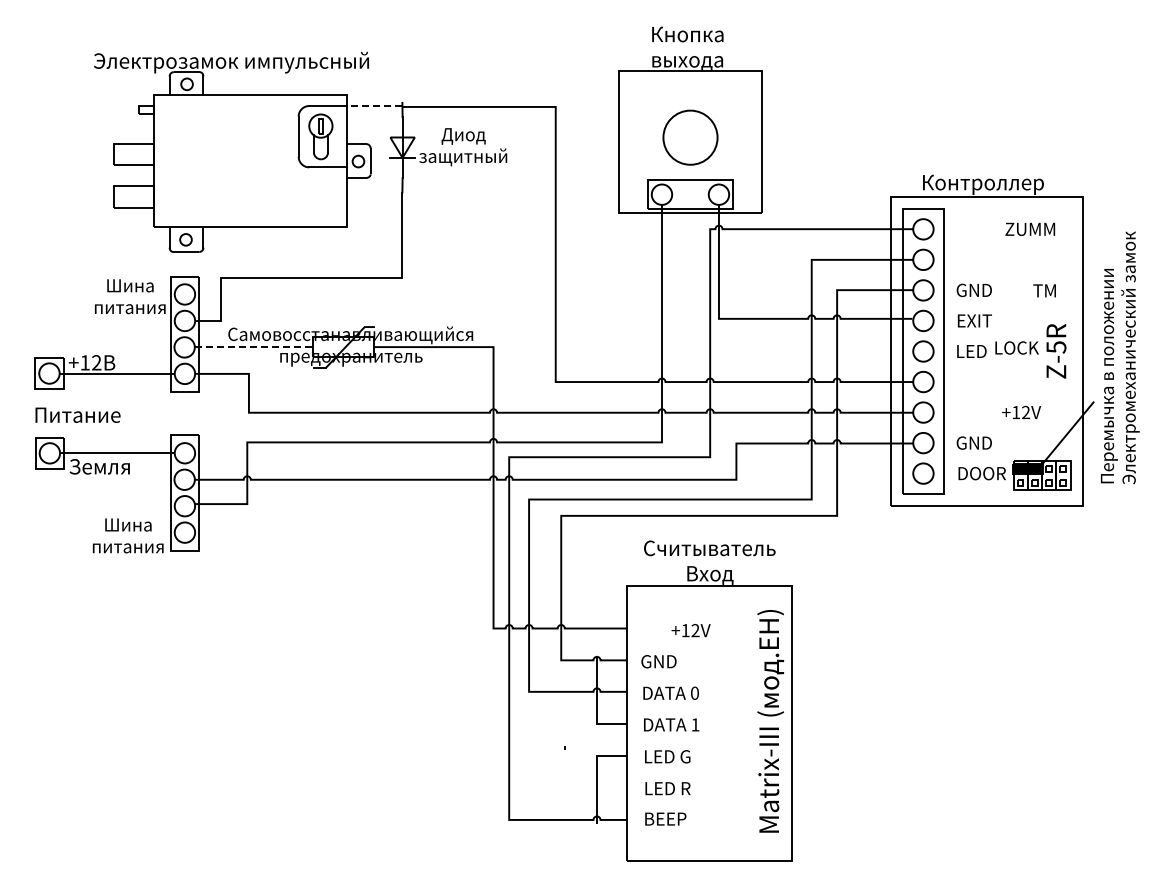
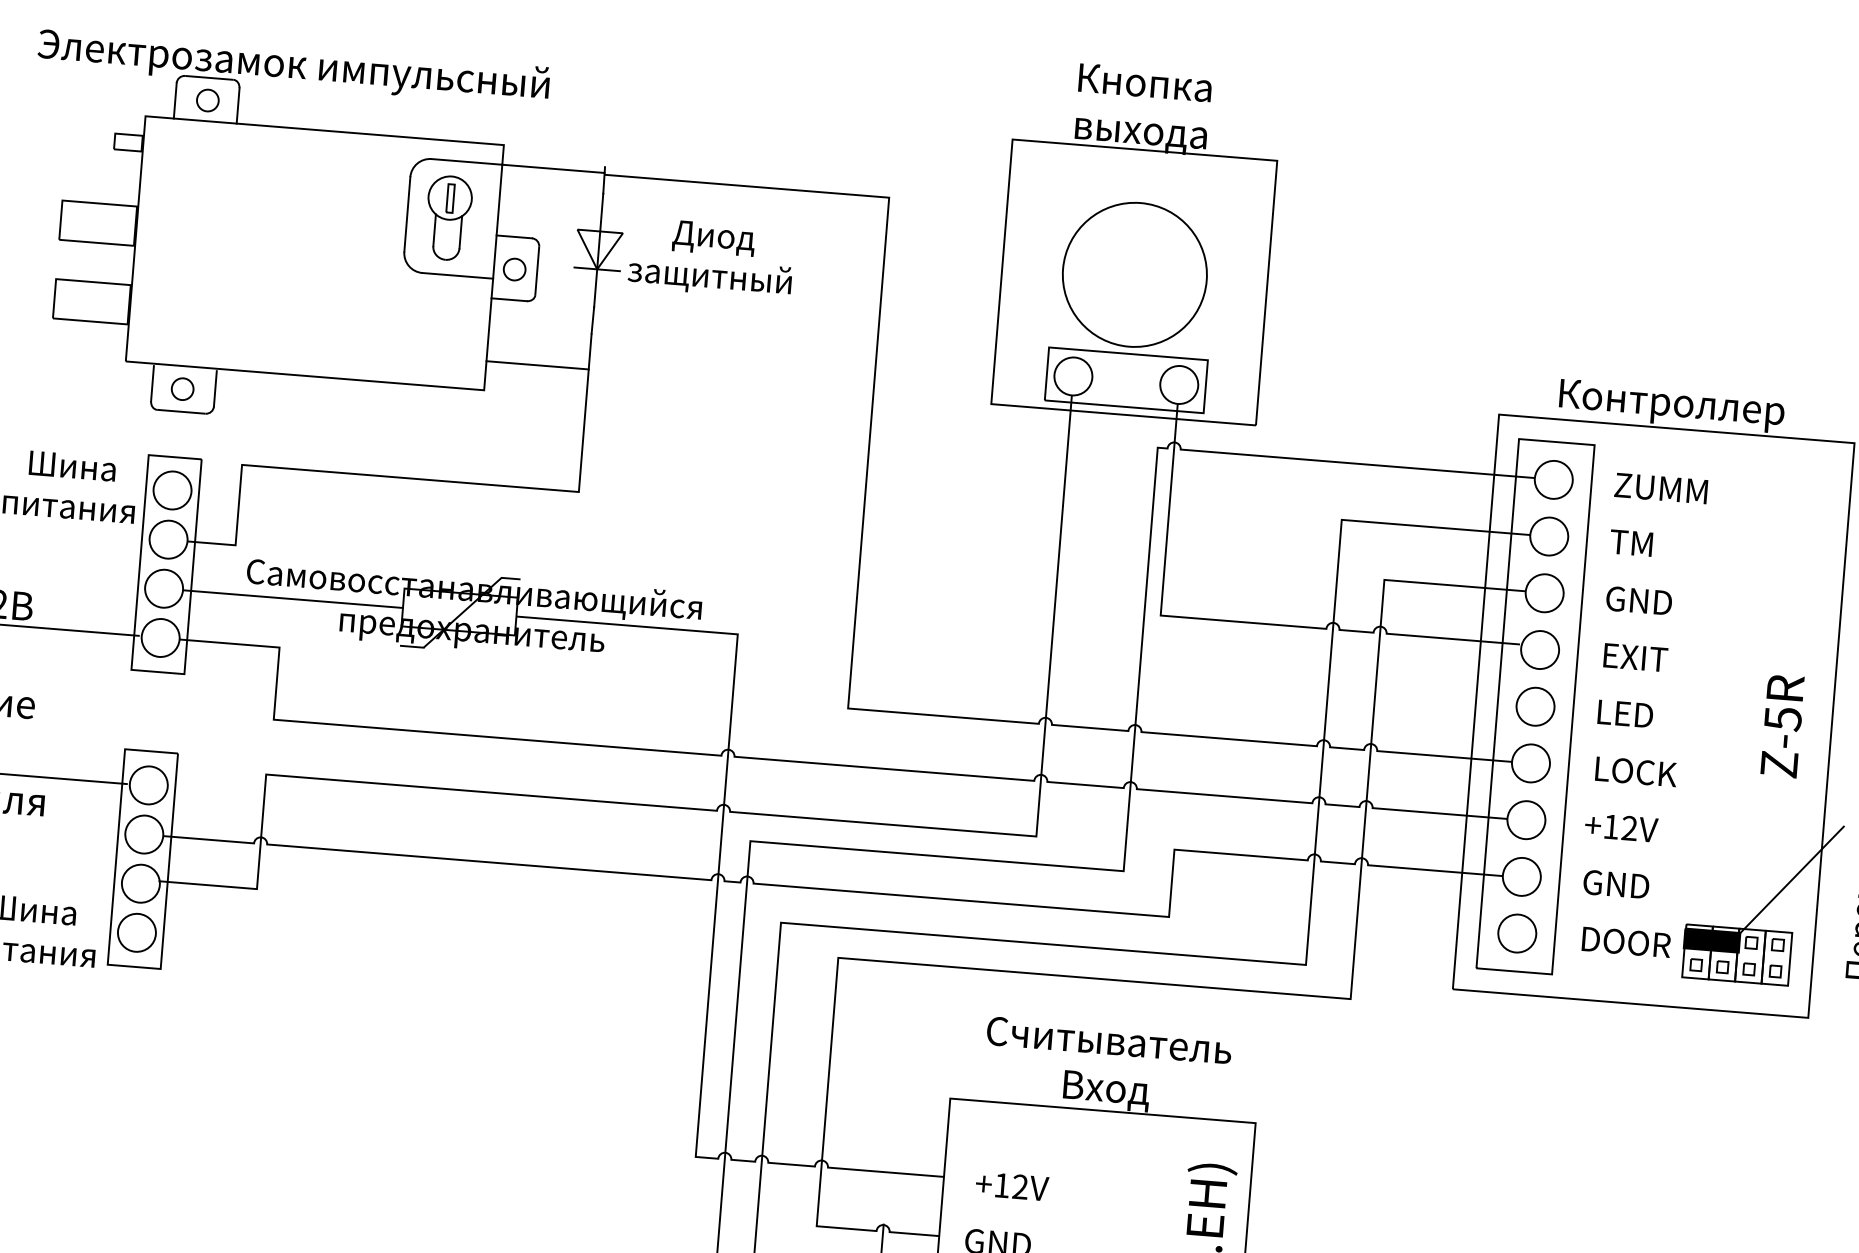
line: (374, 106) -> (552, 169), dashed -> solid
circle: (690, 137) -> (1134, 274), size x1.43
line: (374, 211) -> (536, 364), added
text: (1030, 228) -> (1661, 486), moved
text: (1044, 290) -> (1631, 542), moved
line: (255, 347) -> (295, 599), dashed -> solid
text: (1016, 347) -> (1635, 770), moved
text: (1021, 411) -> (1621, 825), moved
text: (690, 630) -> (1011, 1186), moved

